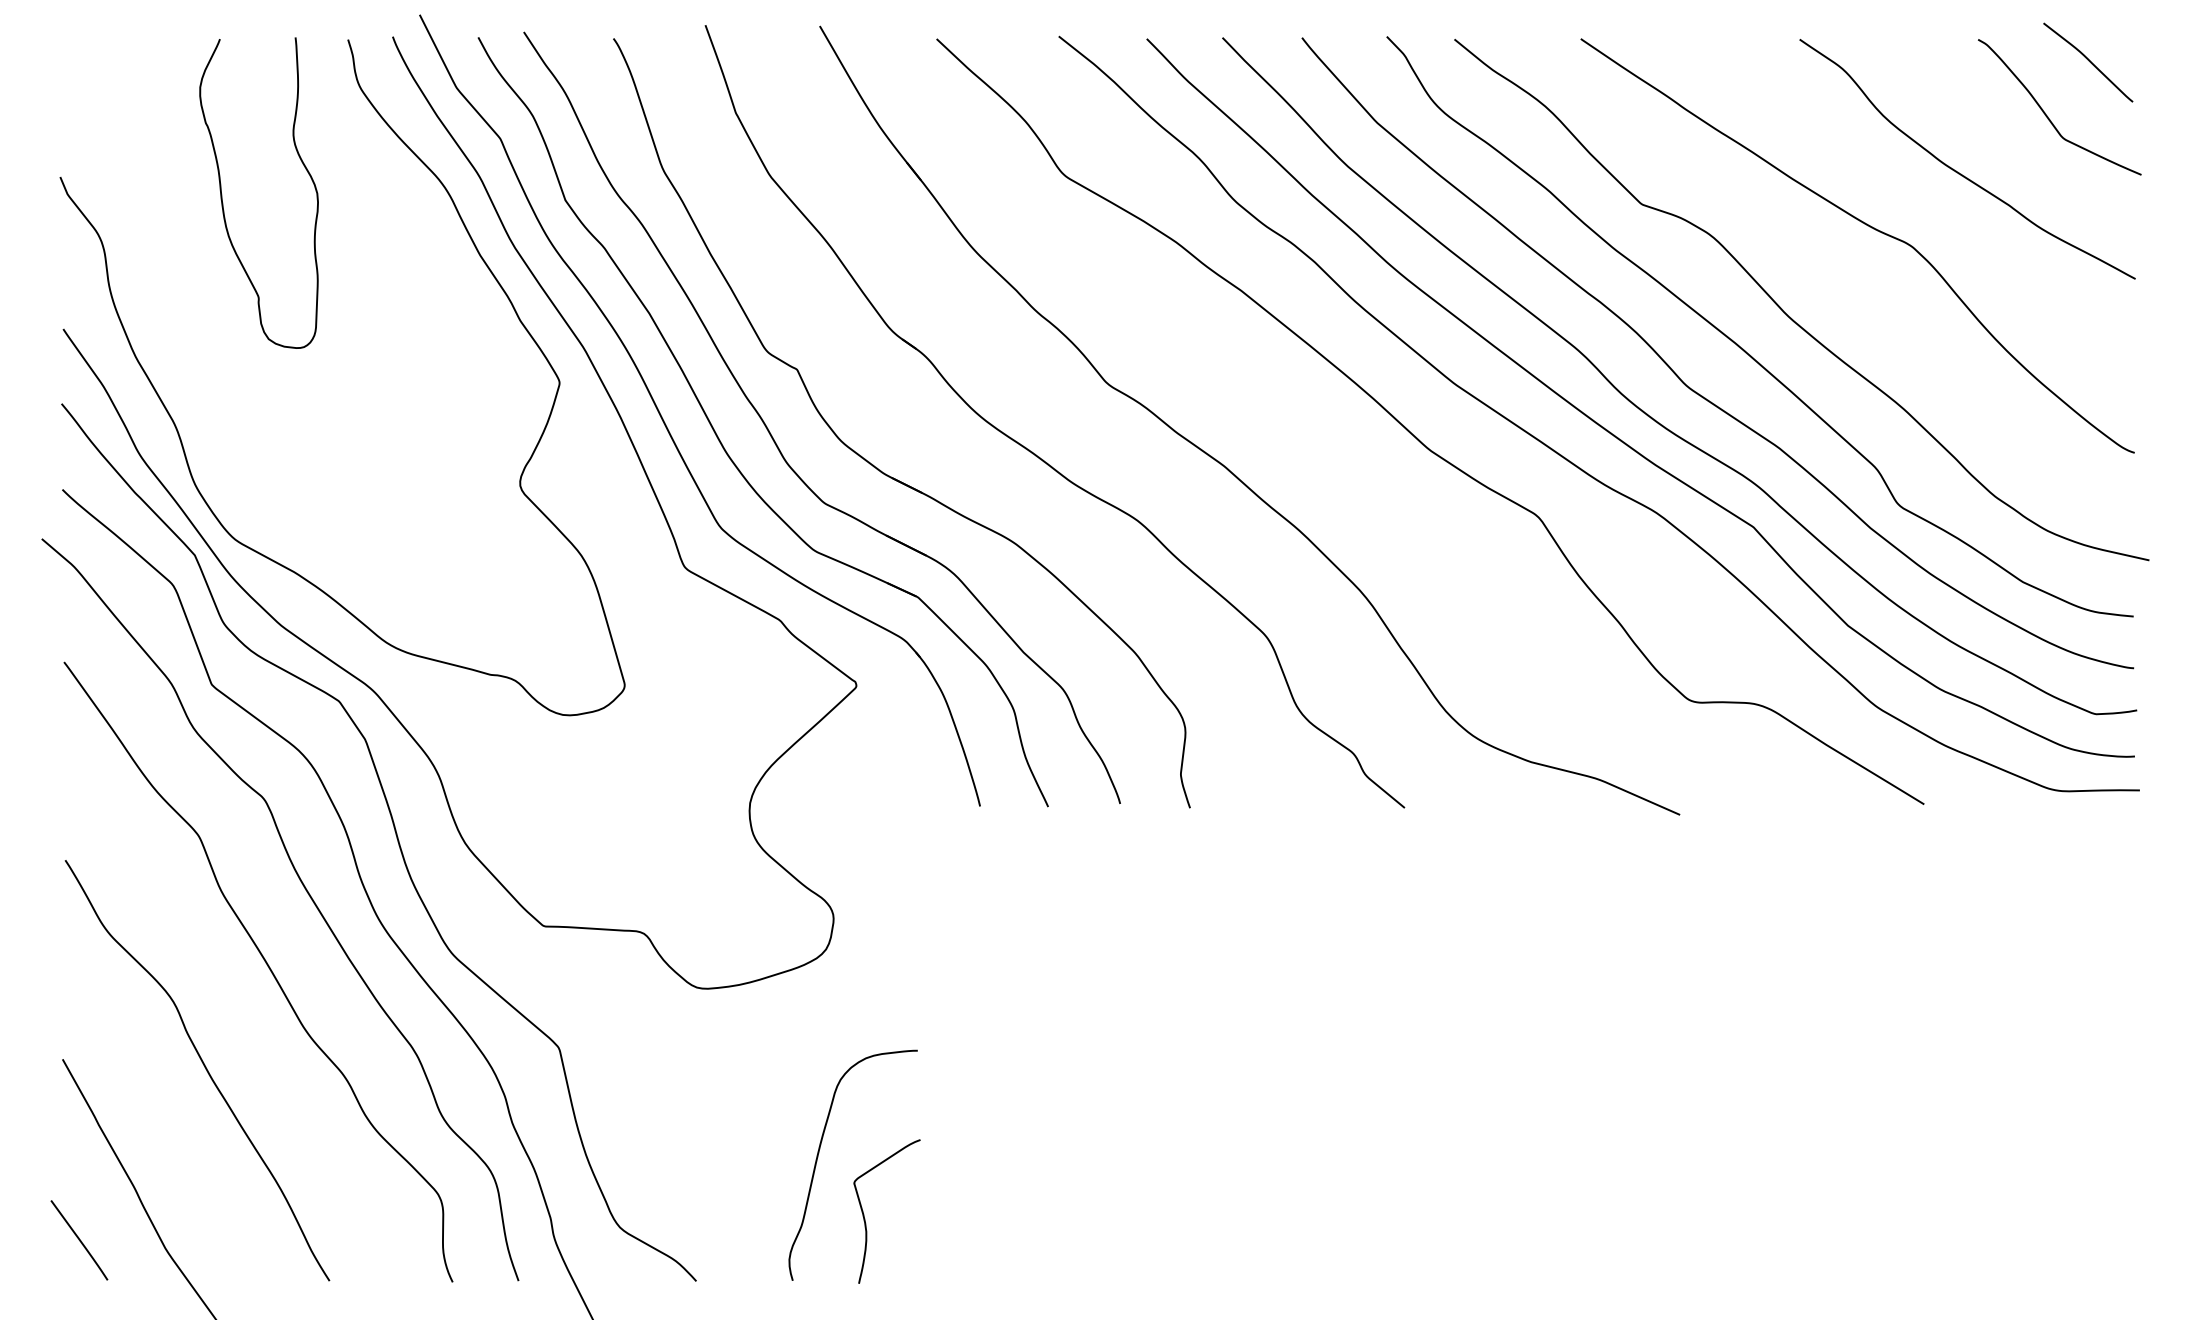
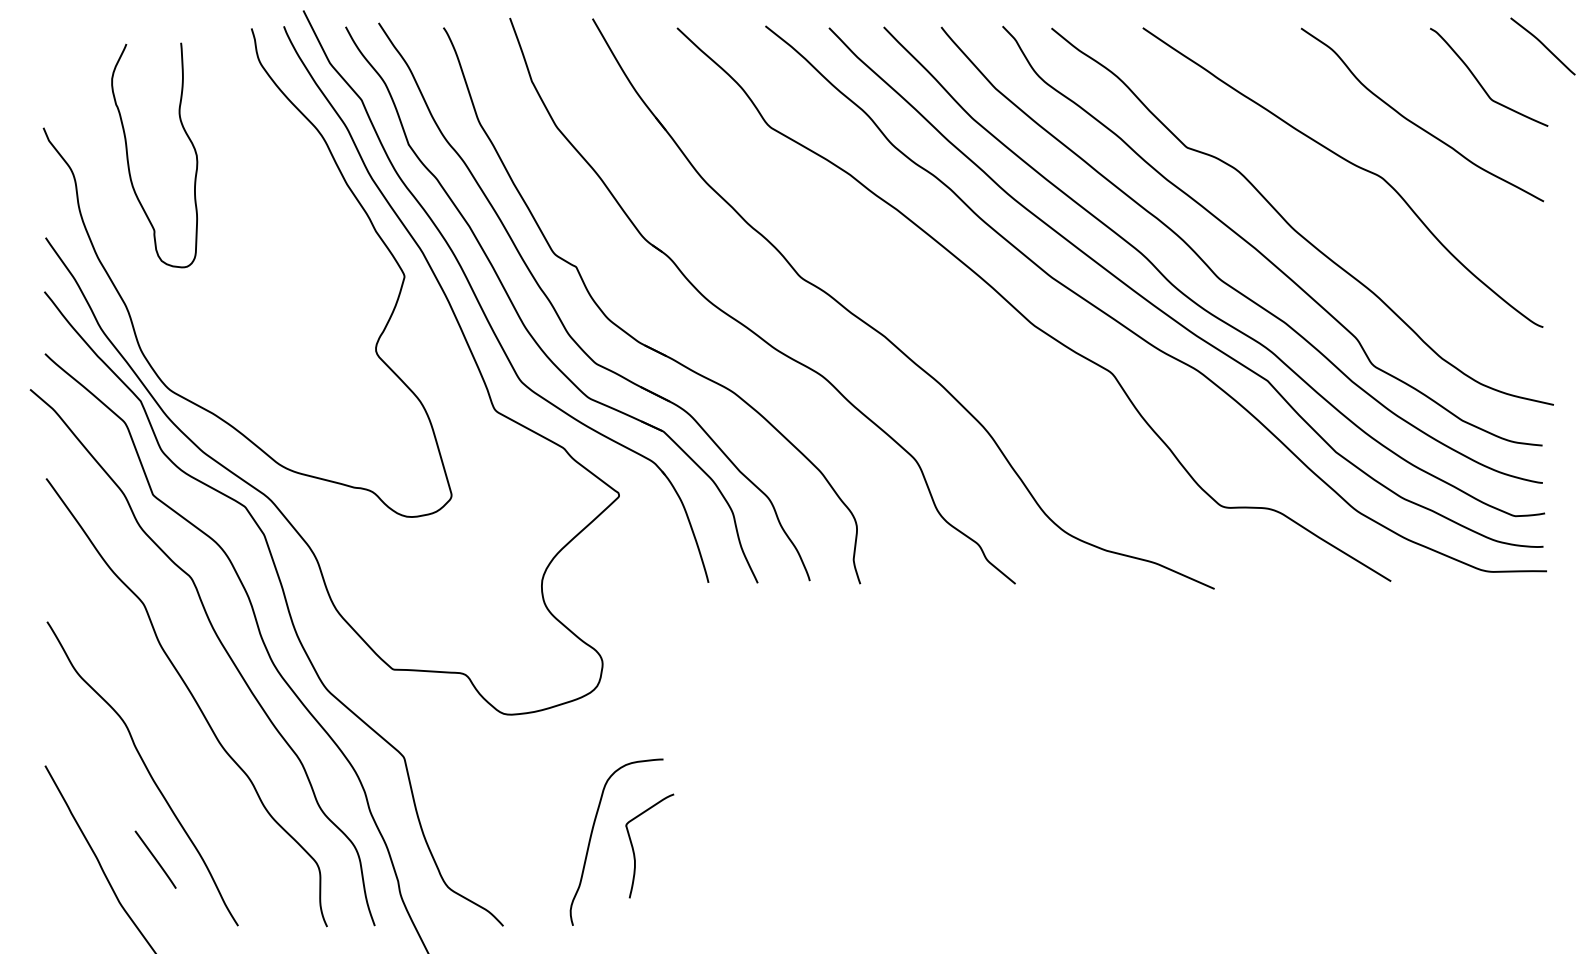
curve: (2088, 61) -> (1543, 45), moved
curve: (222, 194) -> (128, 156), moved
curve: (865, 1218) -> (634, 851), moved
line: (79, 1240) -> (155, 859), moved

